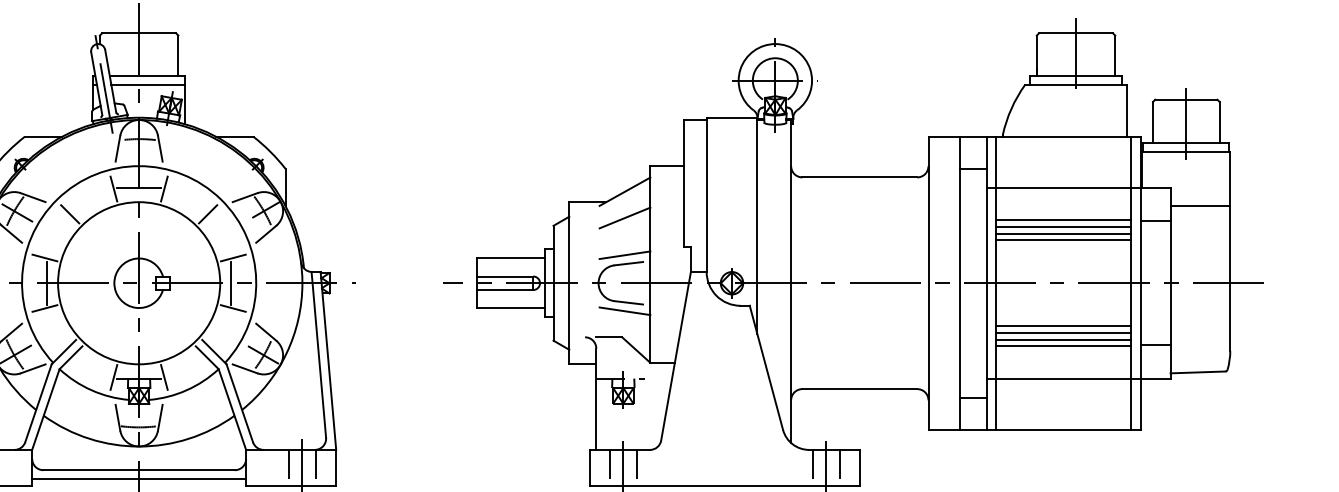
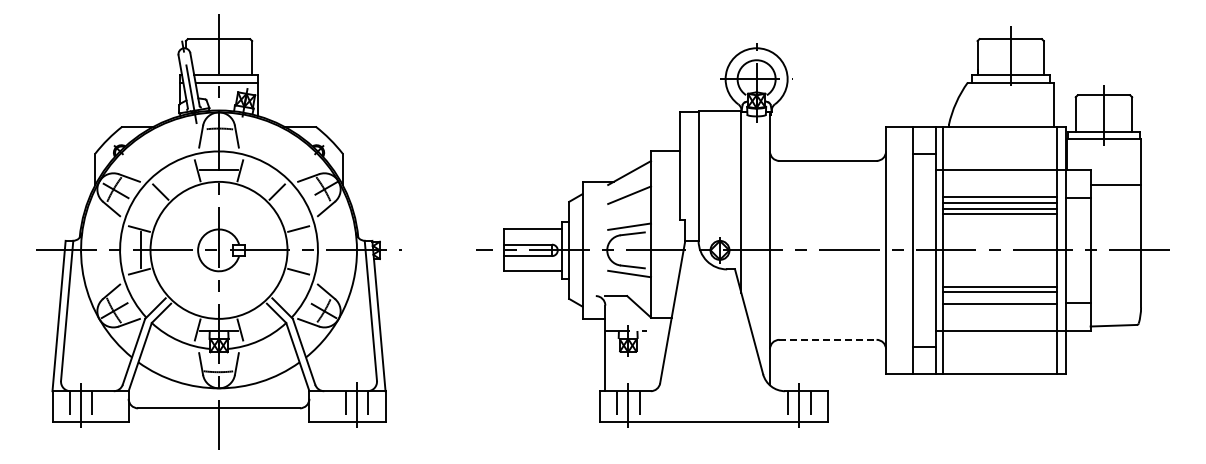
line: (232, 283) -> (297, 250), removed
line: (1063, 339) -> (1000, 297), removed
line: (860, 388) -> (828, 339), solid -> dashed
line: (138, 478) -> (218, 415), removed

